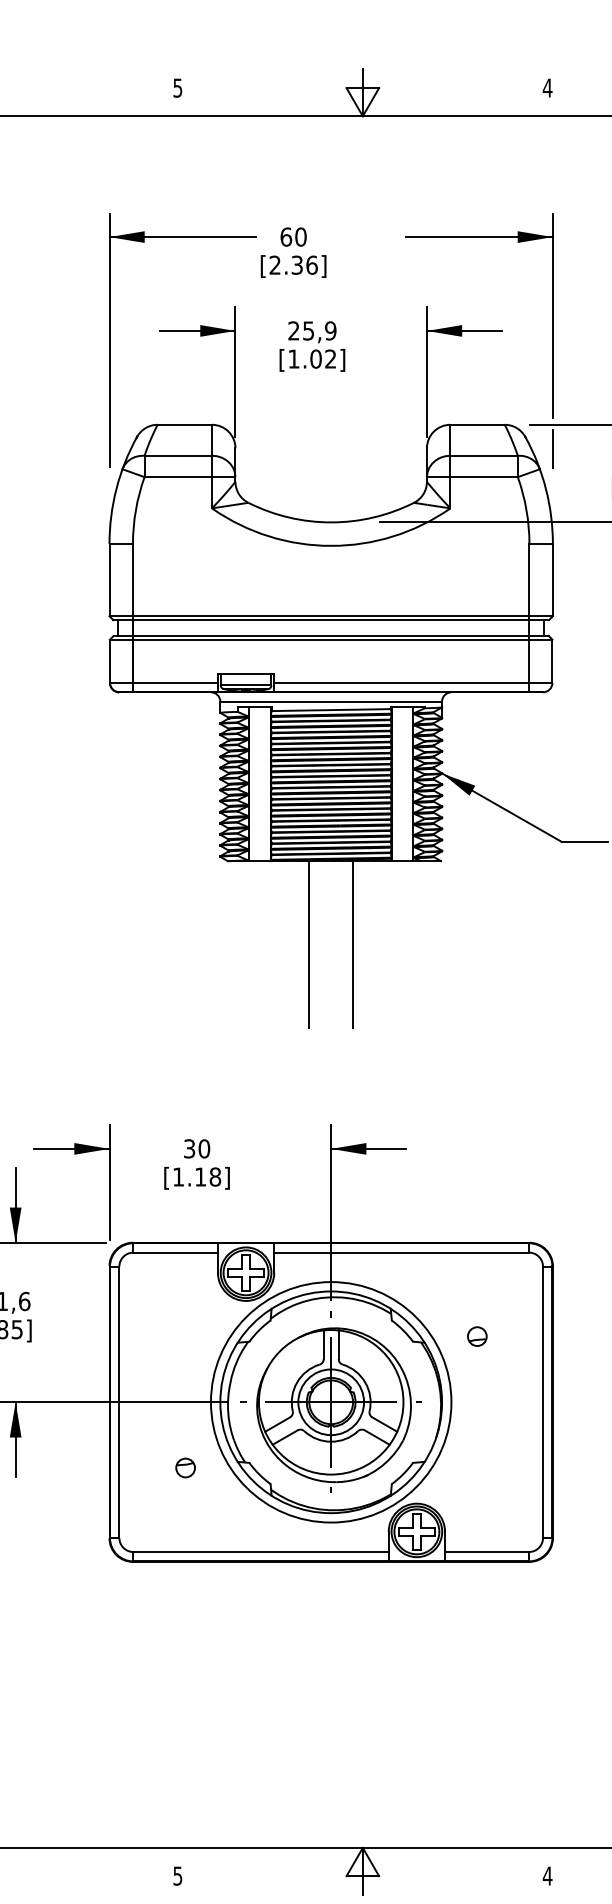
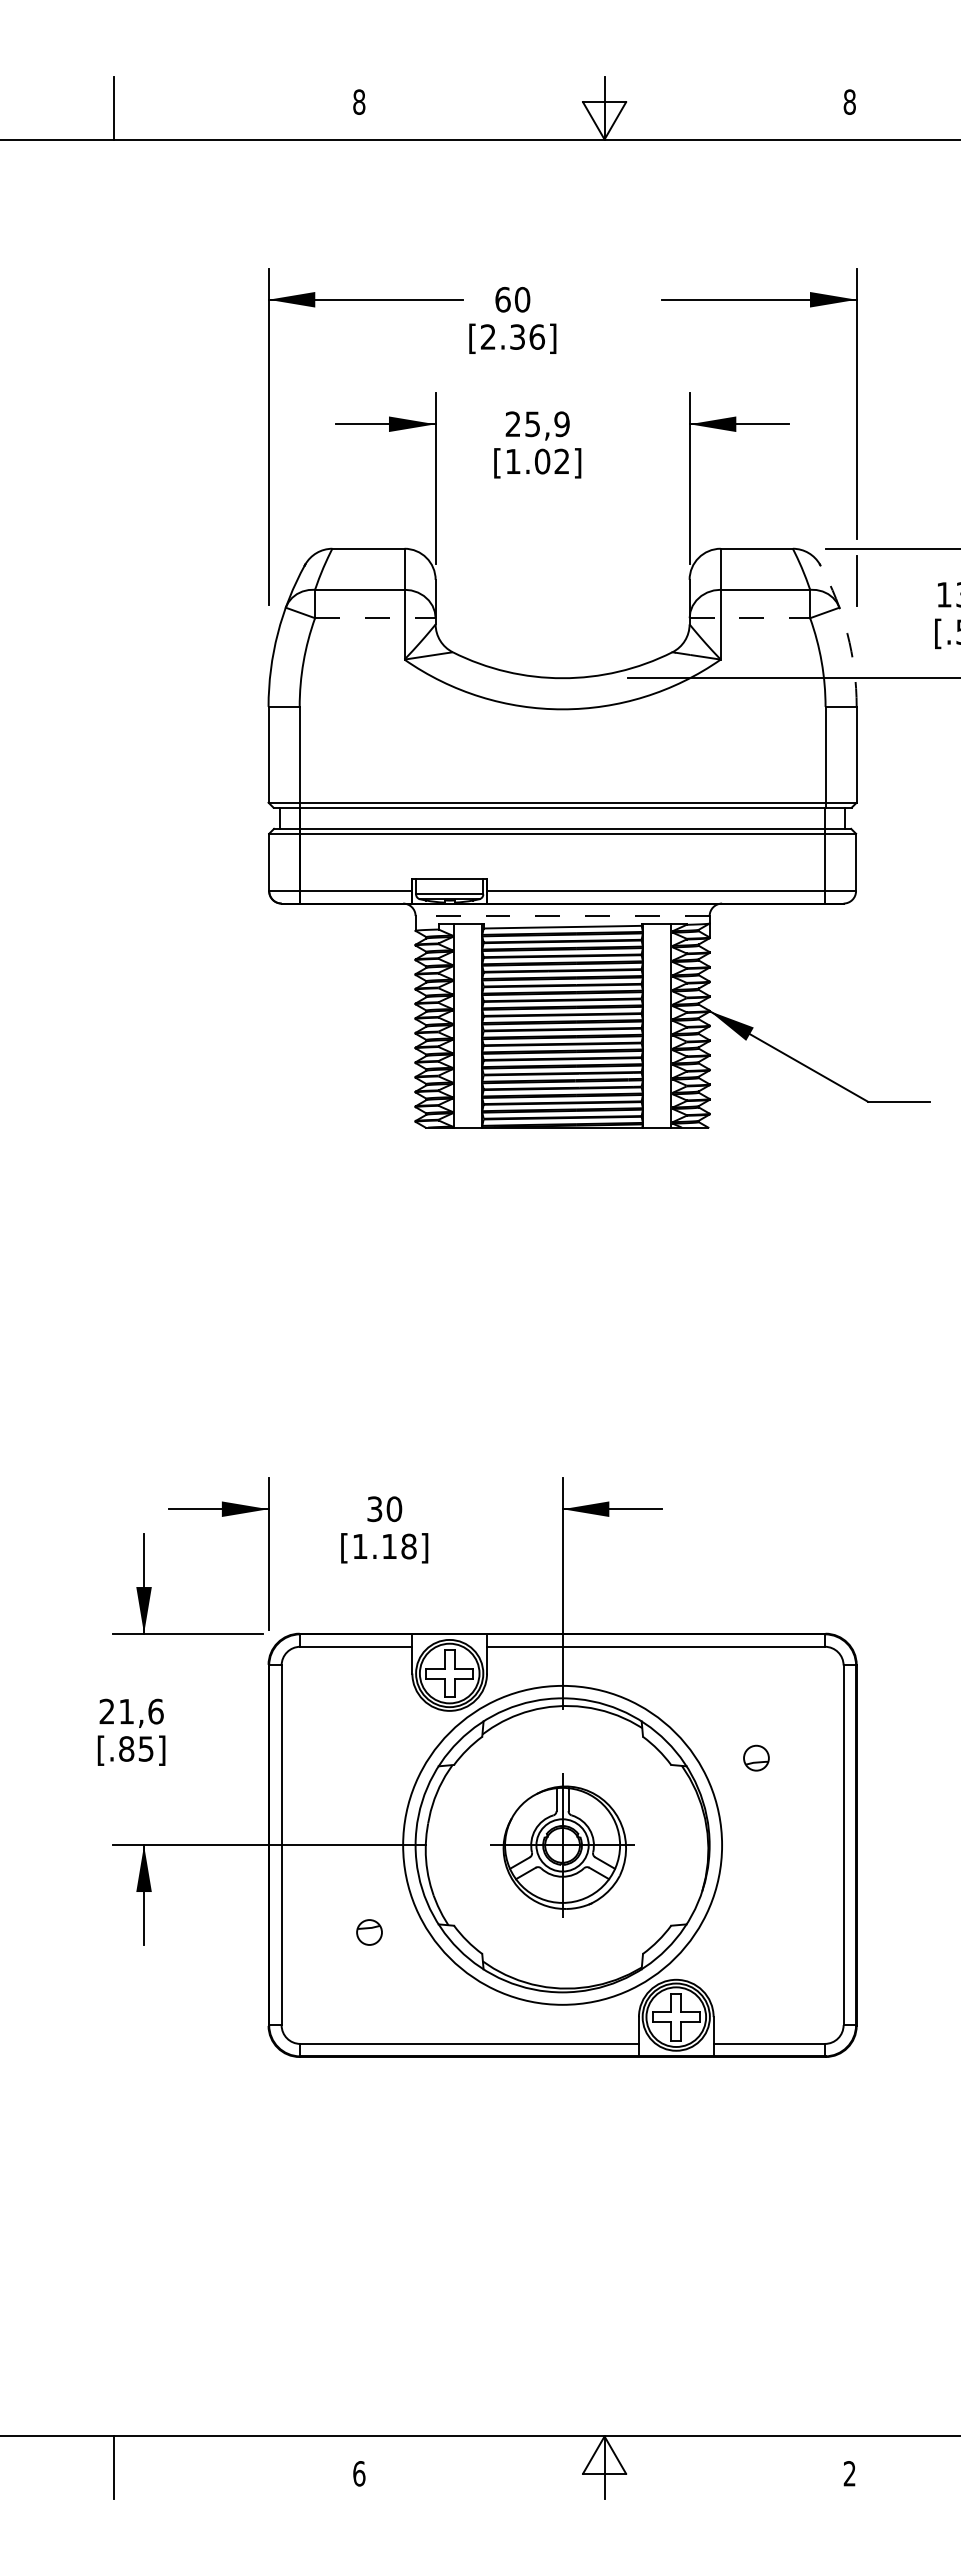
text: (178, 87) -> (359, 101), 5 -> 8
text: (547, 87) -> (849, 101), 4 -> 8
line: (190, 477) -> (375, 618), solid -> dashed
line: (472, 477) -> (750, 618), solid -> dashed
arc: (545, 488) -> (847, 633), solid -> dashed
line: (331, 702) -> (562, 916), solid -> dashed
line: (309, 944) -> (533, 1237), removed
line: (352, 944) -> (591, 1237), removed
part: (331, 1402) -> (562, 1845), size x0.6
text: (178, 1875) -> (359, 2473), 5 -> 6
text: (547, 1875) -> (849, 2473), 4 -> 2

